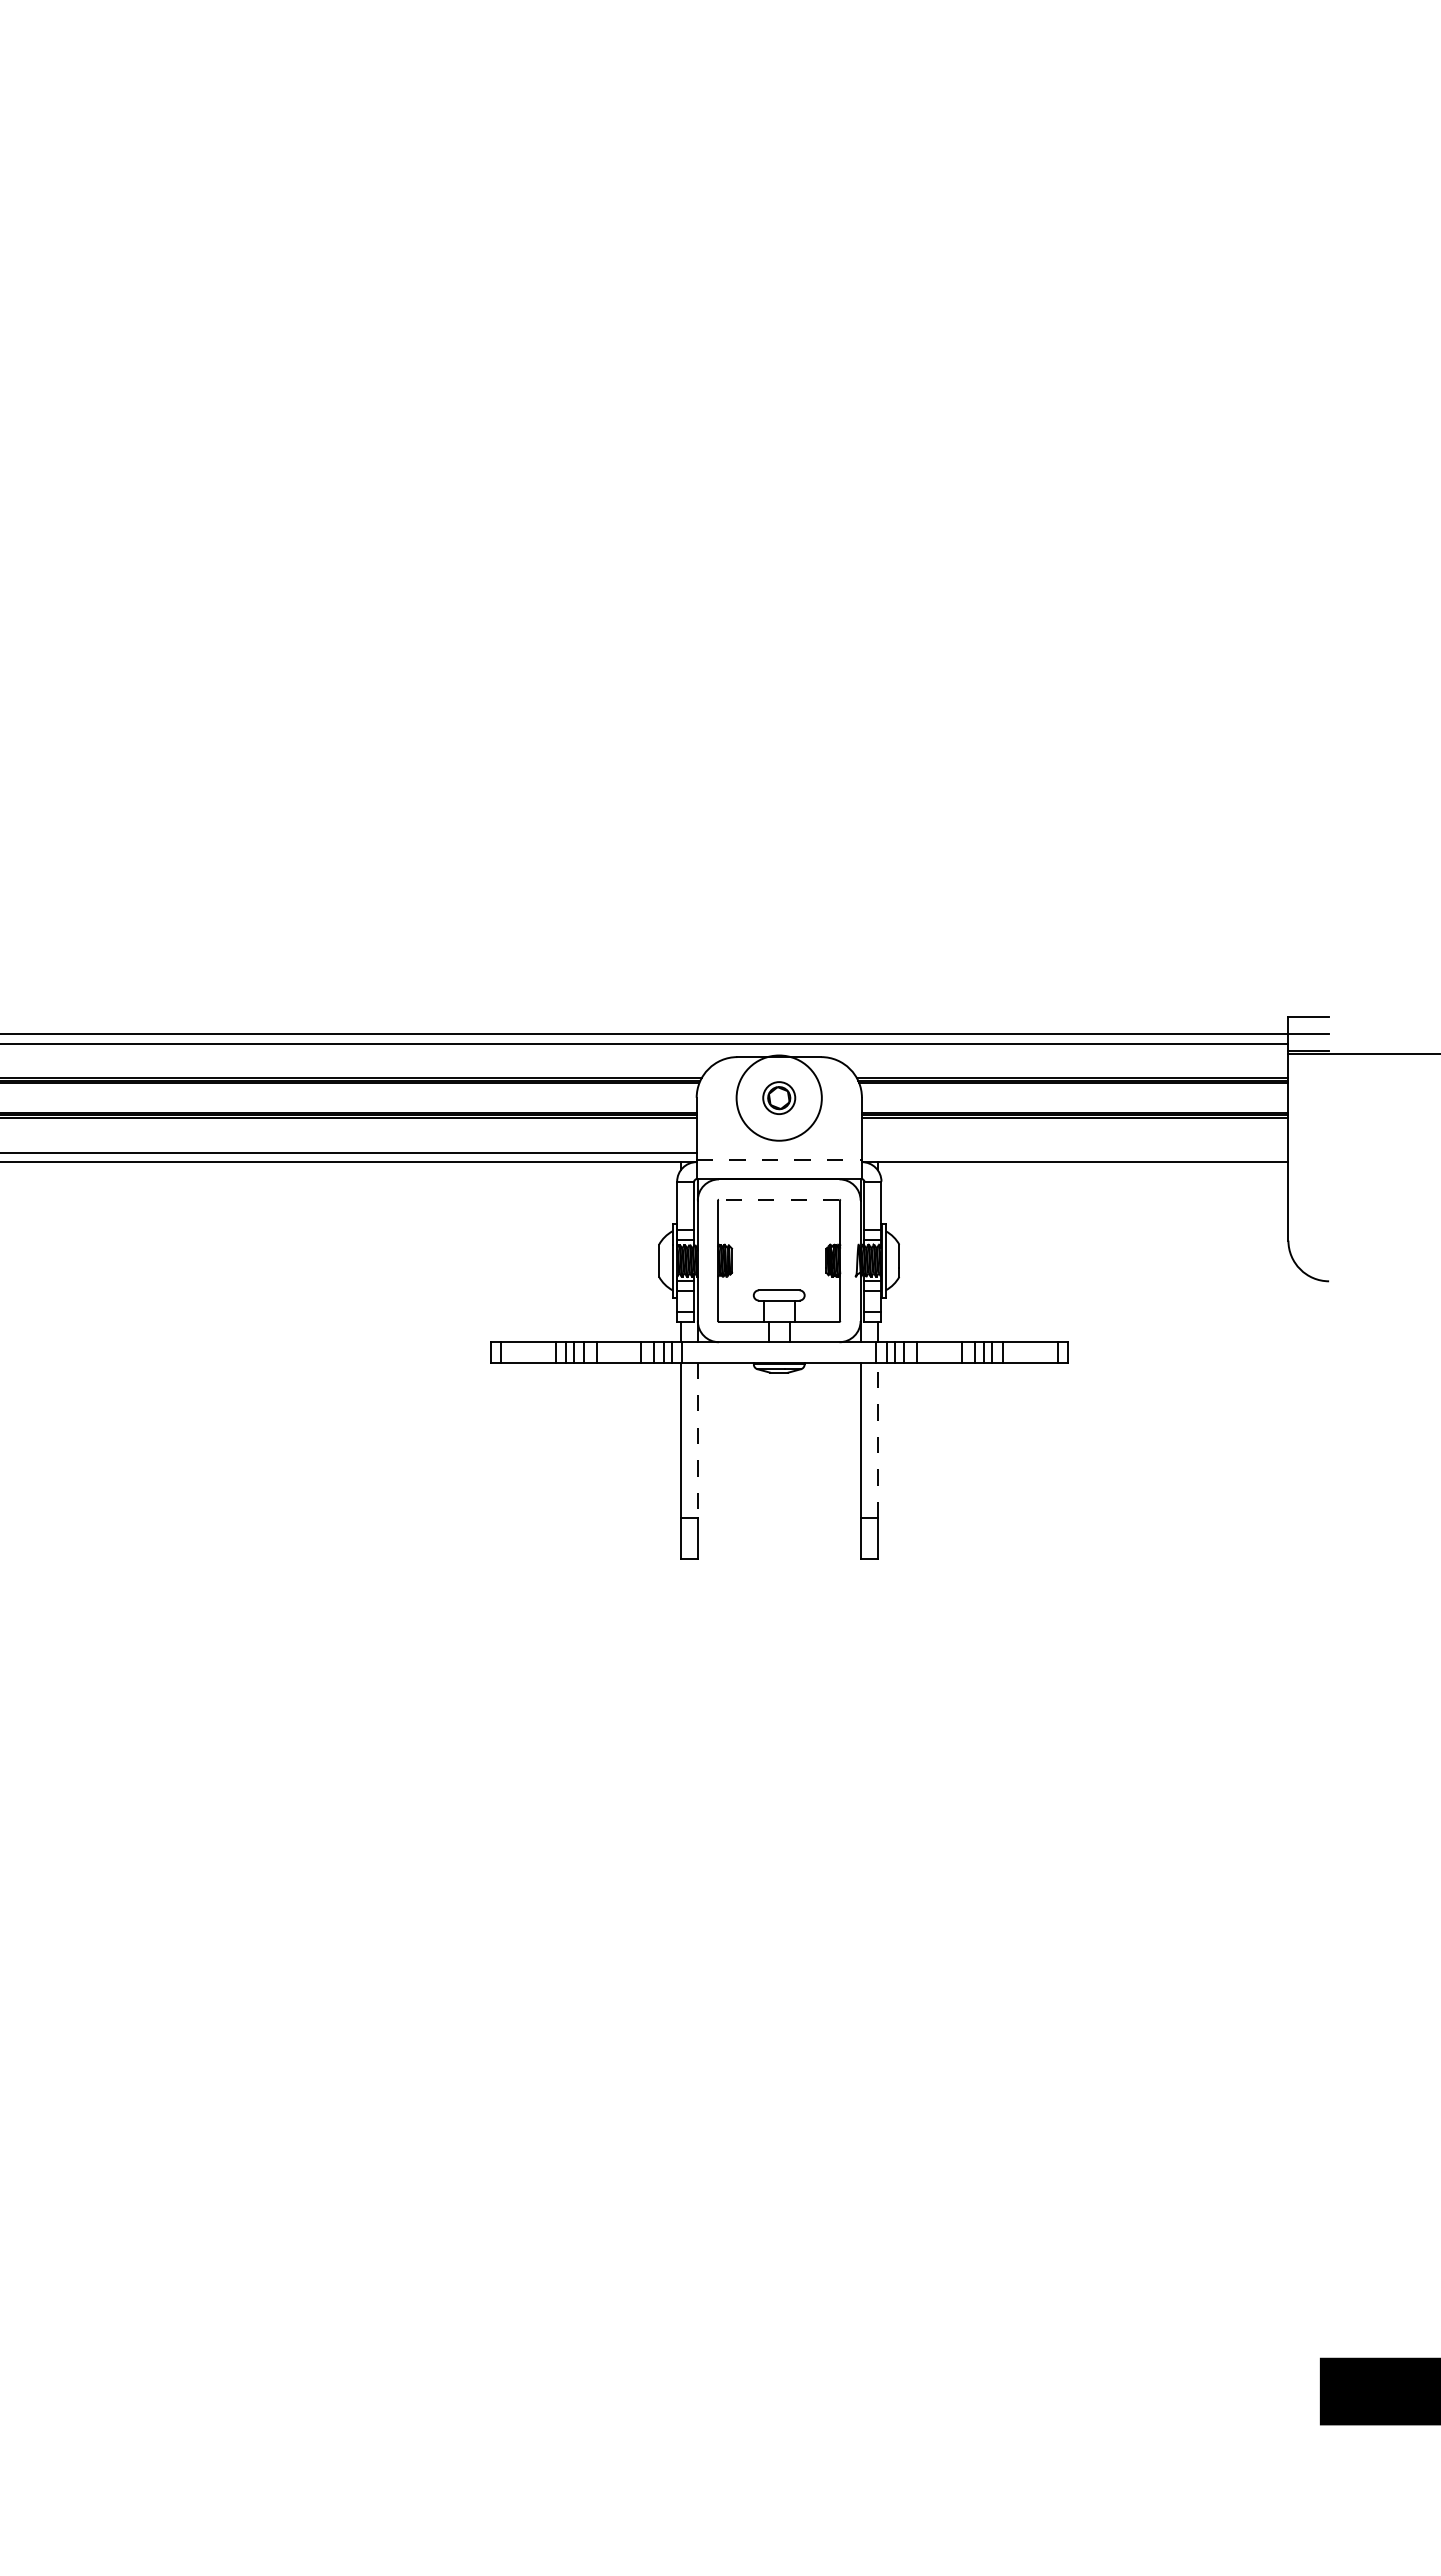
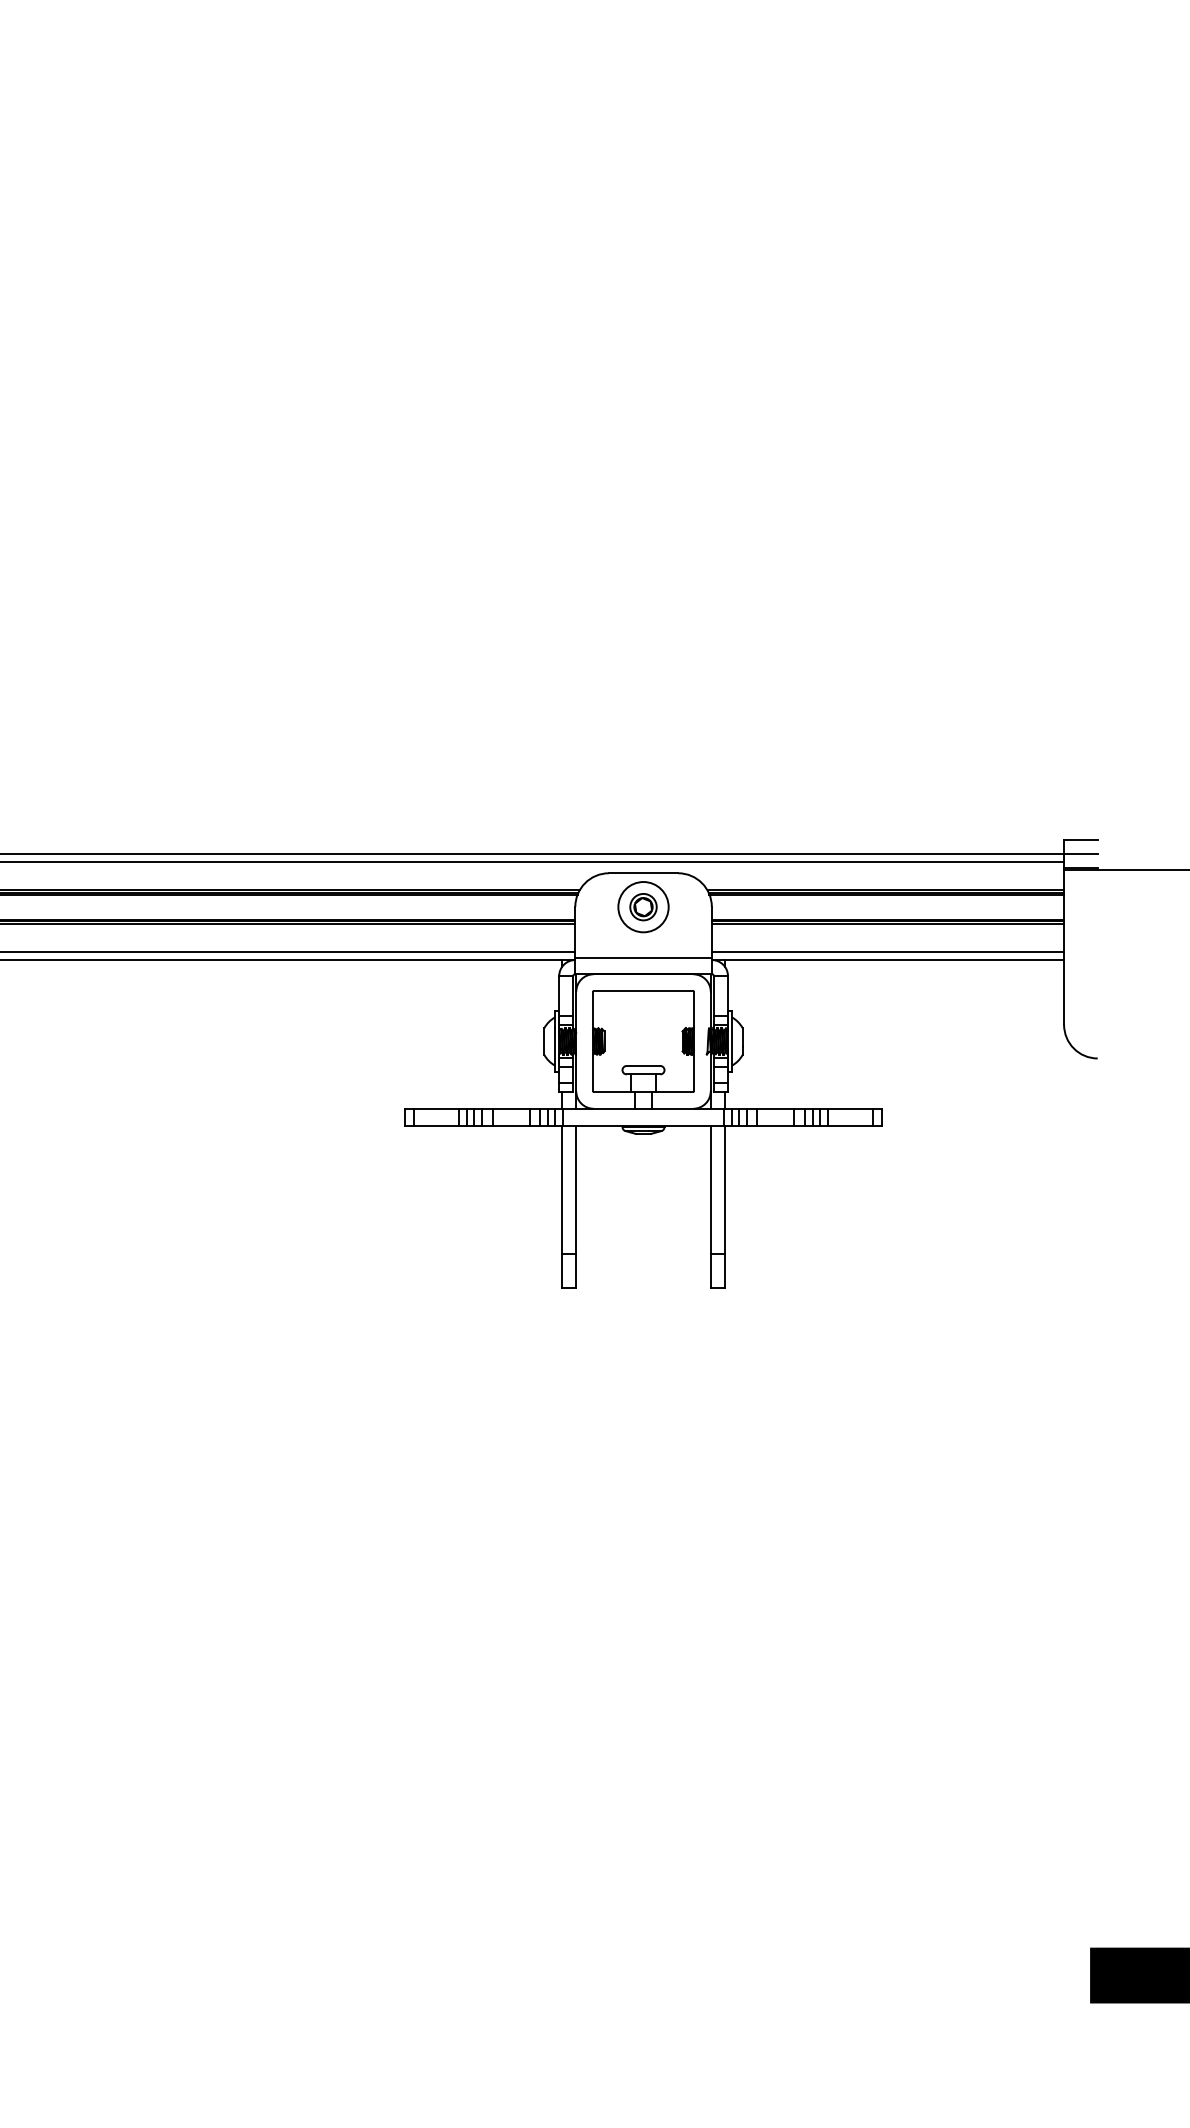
circle: (778, 1097) -> (642, 906), size x0.71
line: (1074, 1152) -> (887, 952), added
line: (779, 1159) -> (643, 957), dashed -> solid
line: (778, 1199) -> (642, 990), dashed -> solid
line: (697, 1440) -> (576, 1189), dashed -> solid
line: (877, 1440) -> (724, 1189), dashed -> solid

